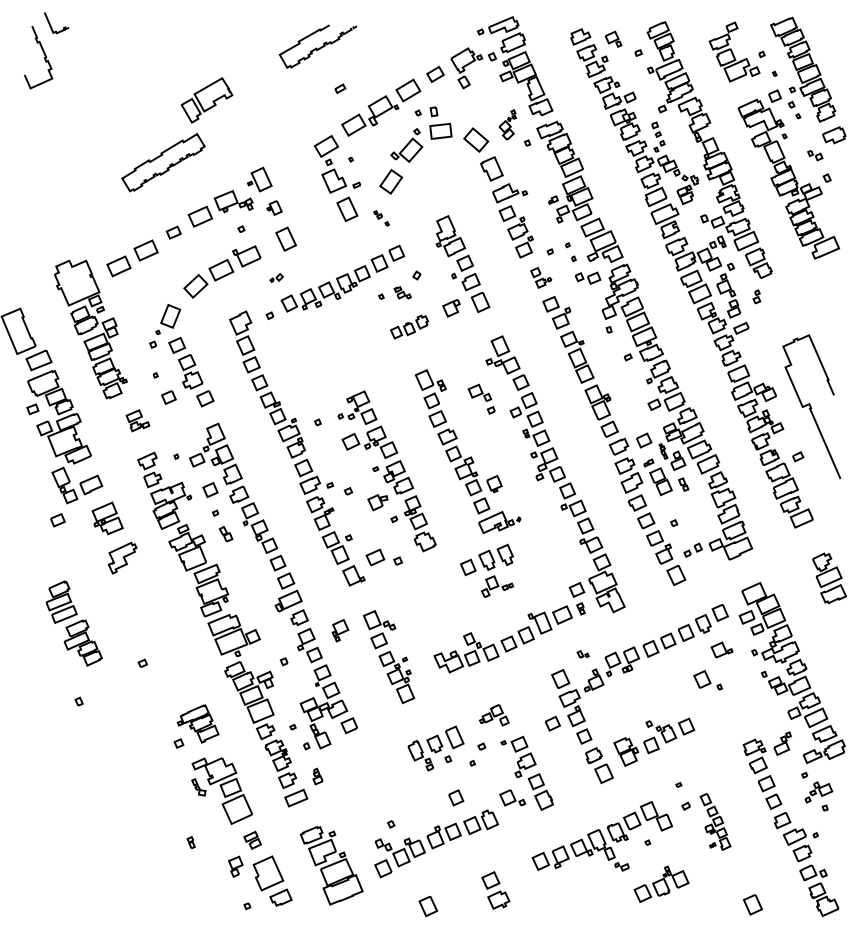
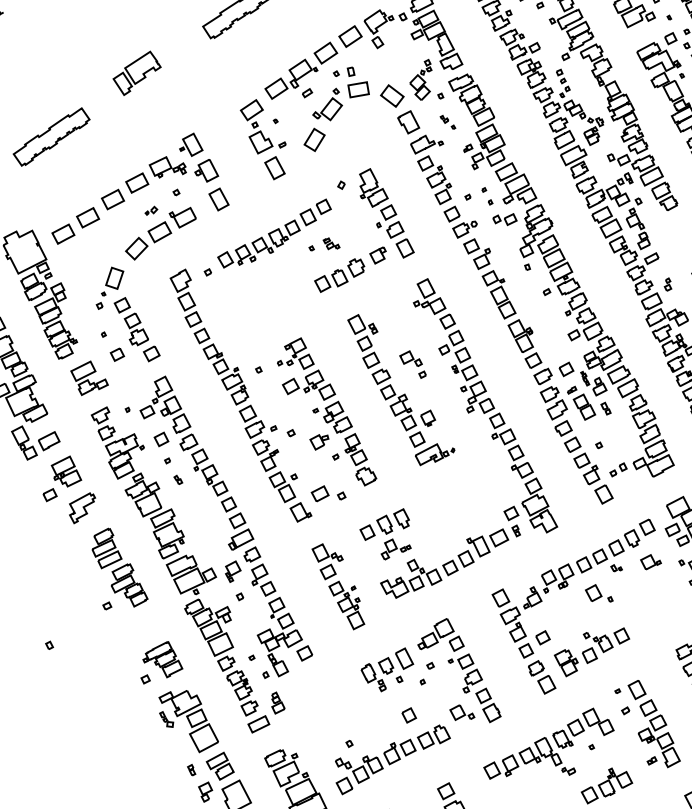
part: (435, 74) -> (350, 36), size x1.43
part: (340, 88) -> (307, 92), moved
part: (507, 124) -> (420, 79), size x1.43
part: (163, 162) -> (51, 136), moved
part: (274, 207) -> (206, 170), size x1.67
part: (381, 218) -> (447, 122), moved
part: (173, 232) -> (112, 199), size x1.67
part: (416, 275) -> (341, 185), moved
part: (276, 277) -> (151, 210), moved
part: (540, 277) -> (460, 221), size x1.67
part: (756, 296) -> (667, 284), moved
part: (409, 326) -> (339, 274), size x1.43
part: (481, 398) -> (412, 364), moved
part: (137, 420) -> (89, 378), size x1.67
part: (57, 520) -> (49, 495), moved
part: (225, 533) -> (177, 479), size x0.62
part: (487, 570) -> (385, 534), moved
part: (73, 623) -> (118, 567), moved
part: (340, 630) -> (233, 571), moved
part: (582, 654) -> (615, 568), moved
part: (707, 680) -> (598, 593), moved
part: (494, 715) -> (440, 635), size x1.67
part: (552, 723) -> (542, 637), moved
part: (317, 776) -> (277, 702), size x1.43
part: (715, 821) -> (654, 723), size x1.67
part: (252, 840) -> (220, 766), size x1.67
part: (190, 842) -> (190, 770), moved

